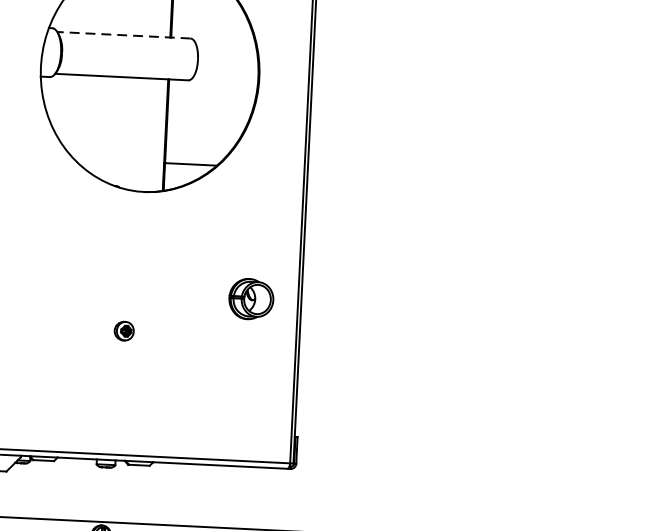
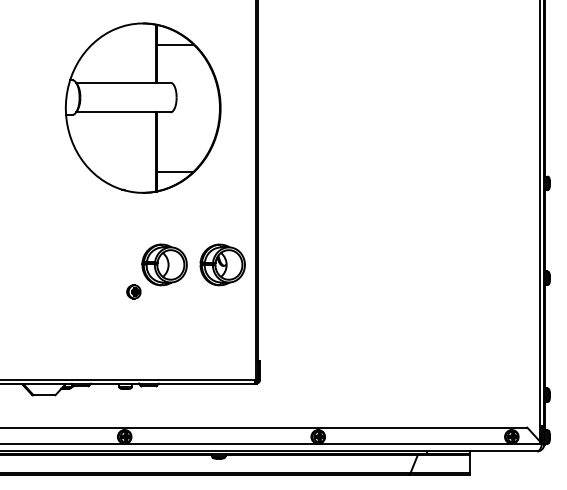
line: (122, 34) -> (122, 82), dashed -> solid
part: (169, 294) -> (164, 264), added
part: (251, 298) -> (222, 264), size x1.43

